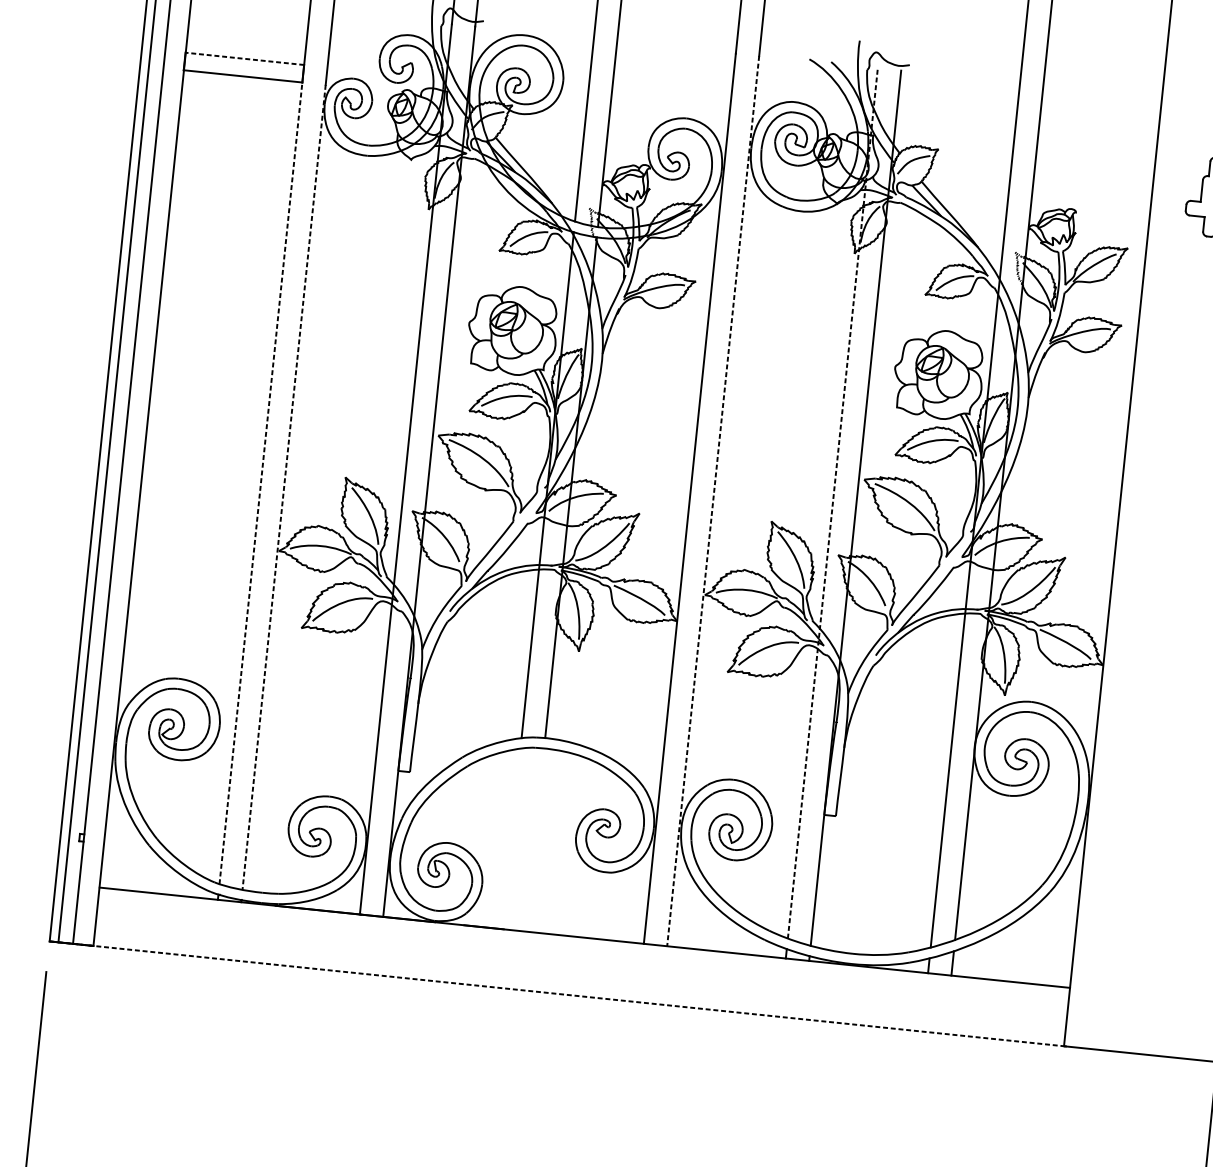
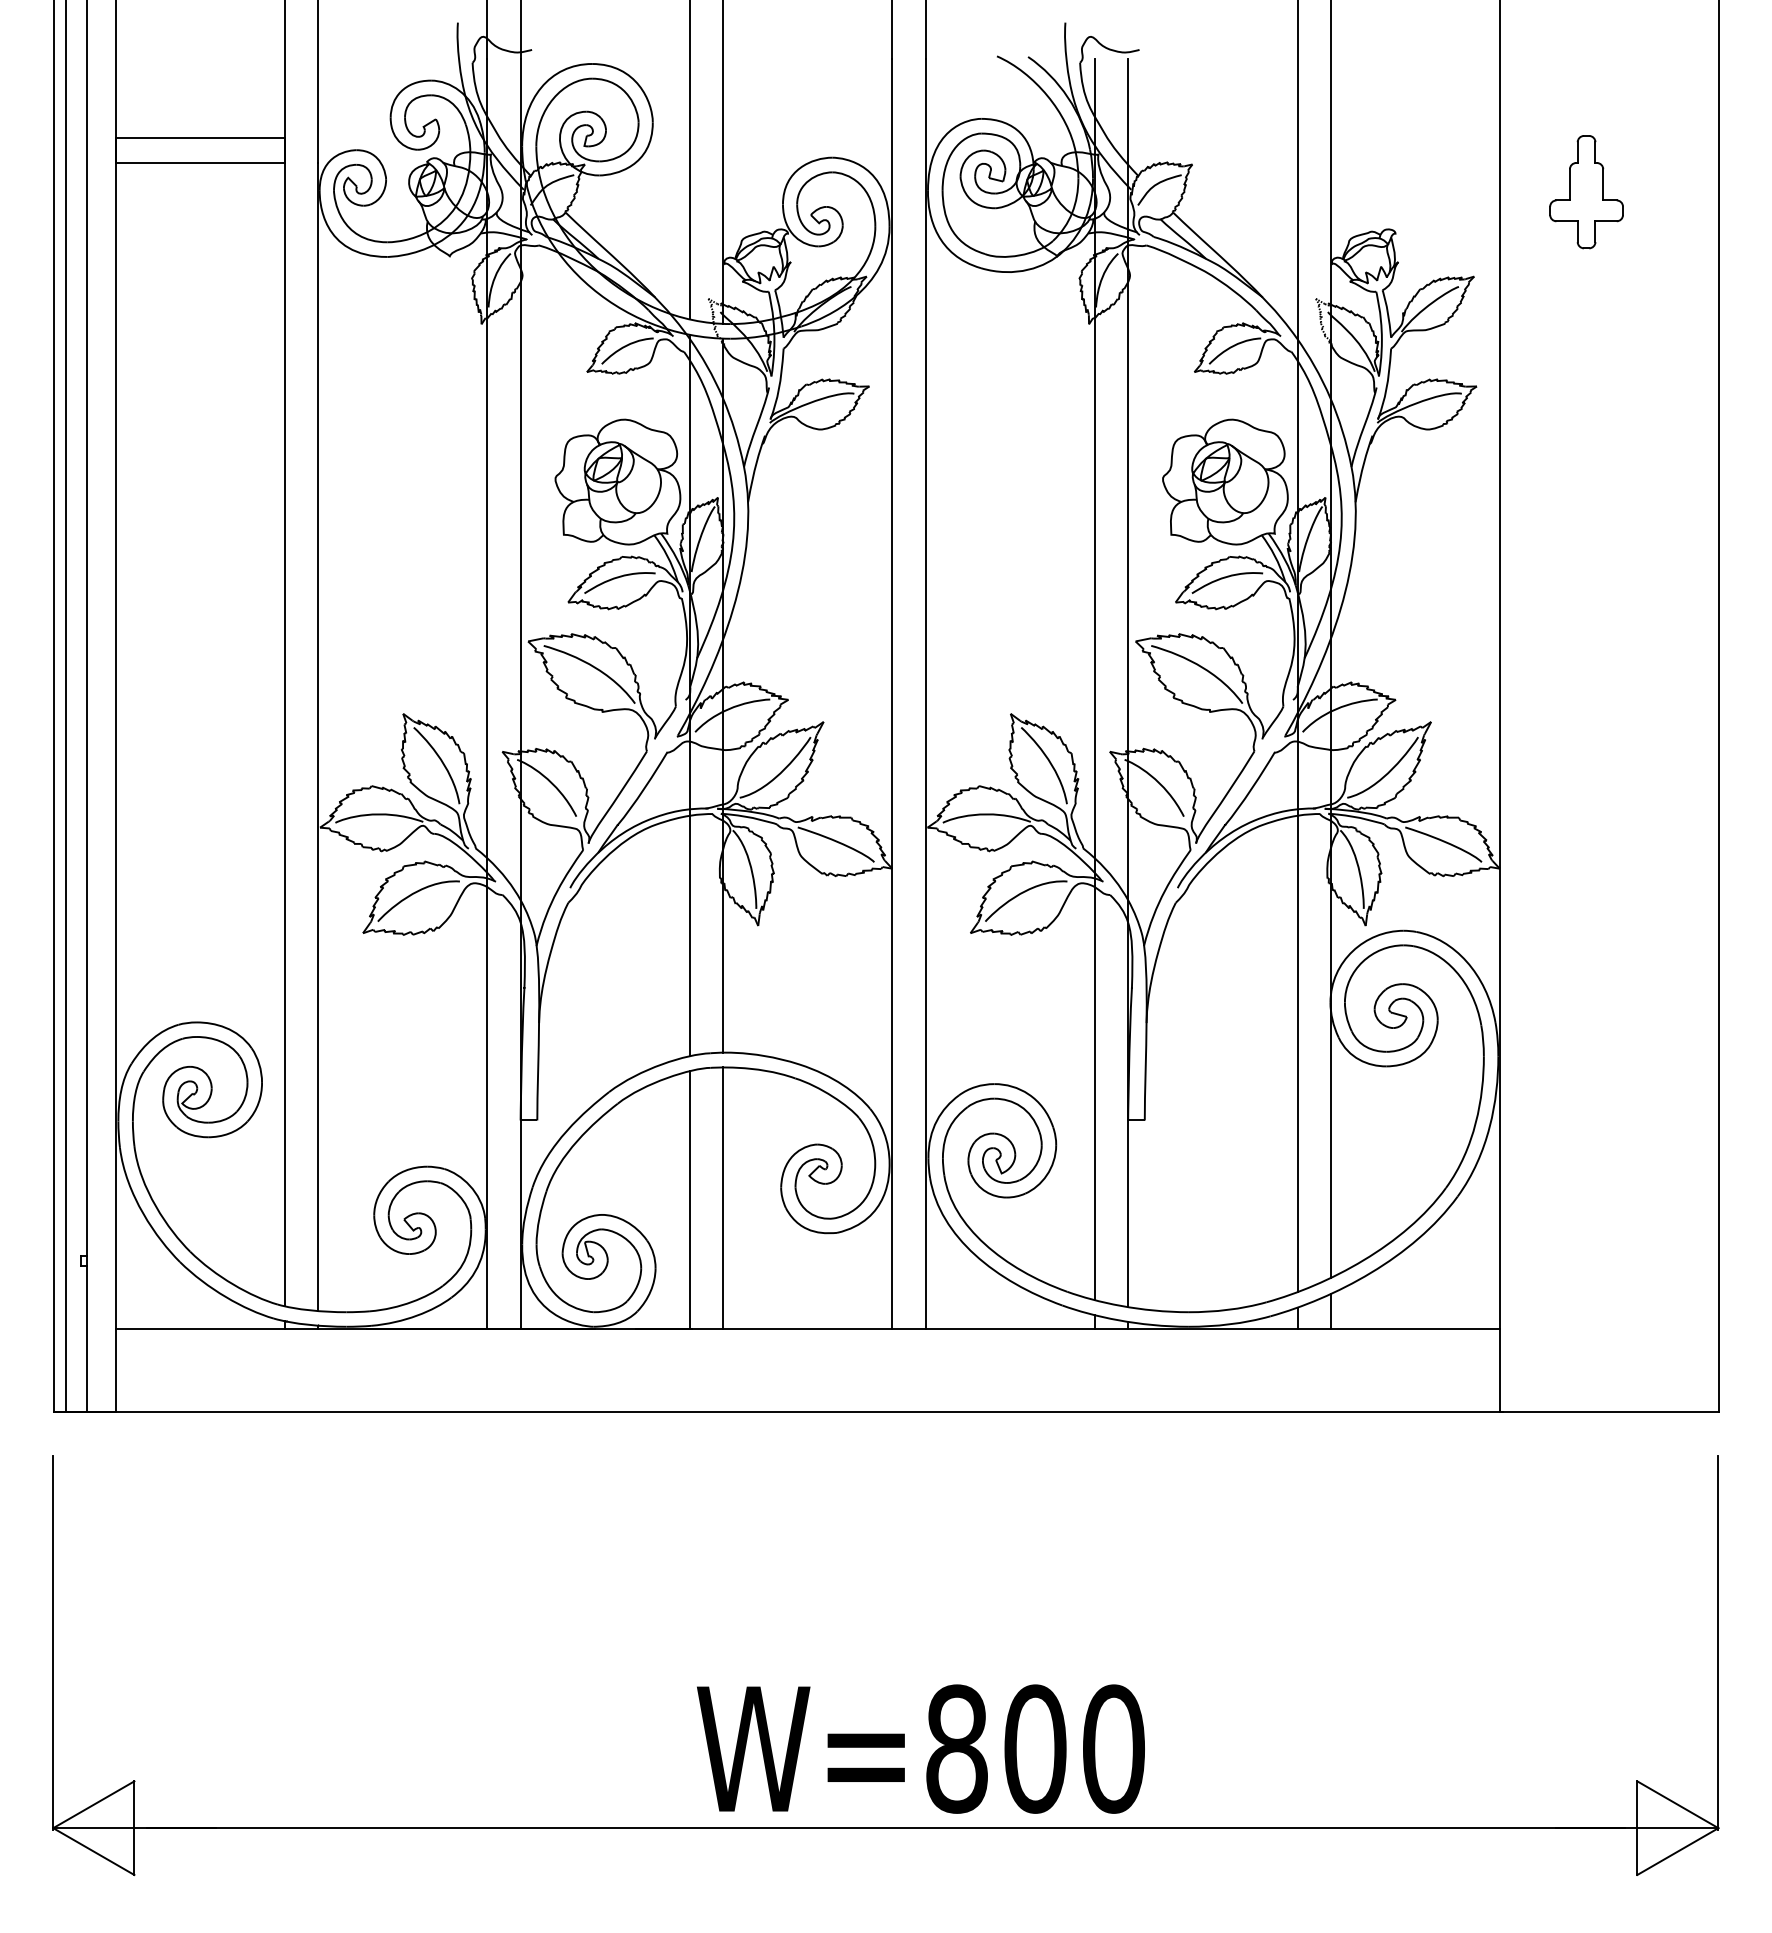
line: (244, 59) -> (200, 138), dashed -> solid
line: (260, 483) -> (284, 734), dashed -> solid
line: (284, 487) -> (318, 737), dashed -> solid
line: (713, 500) -> (925, 693), dashed -> solid
line: (832, 503) -> (1094, 679), dashed -> solid
line: (510, 838) -> (689, 1199), added
line: (534, 839) -> (723, 1197), added
line: (557, 993) -> (777, 1411), dashed -> solid

